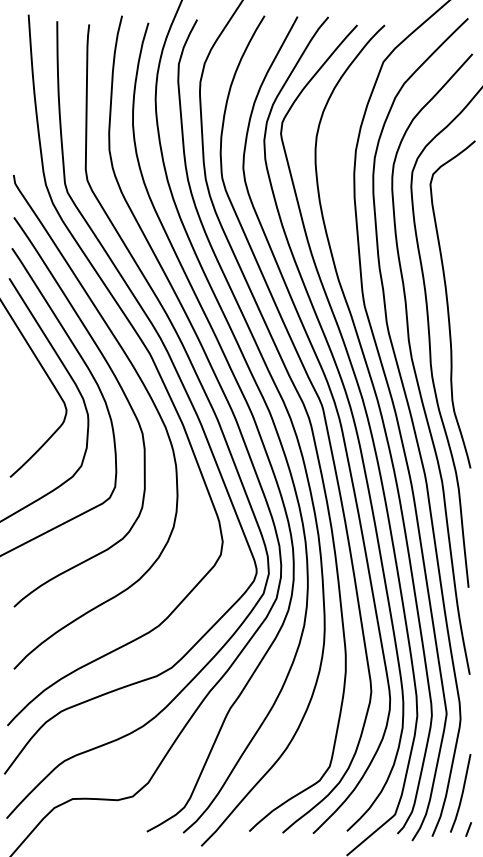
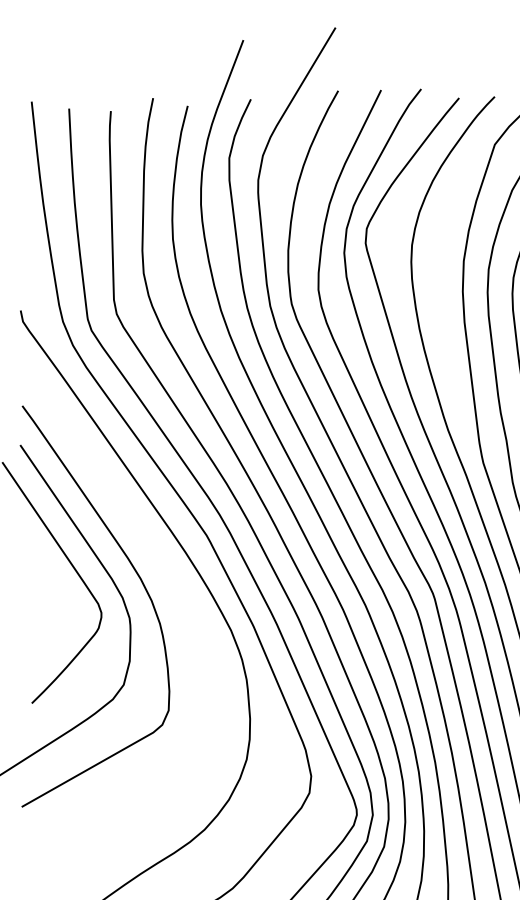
curve: (121, 390) -> (171, 584), removed

